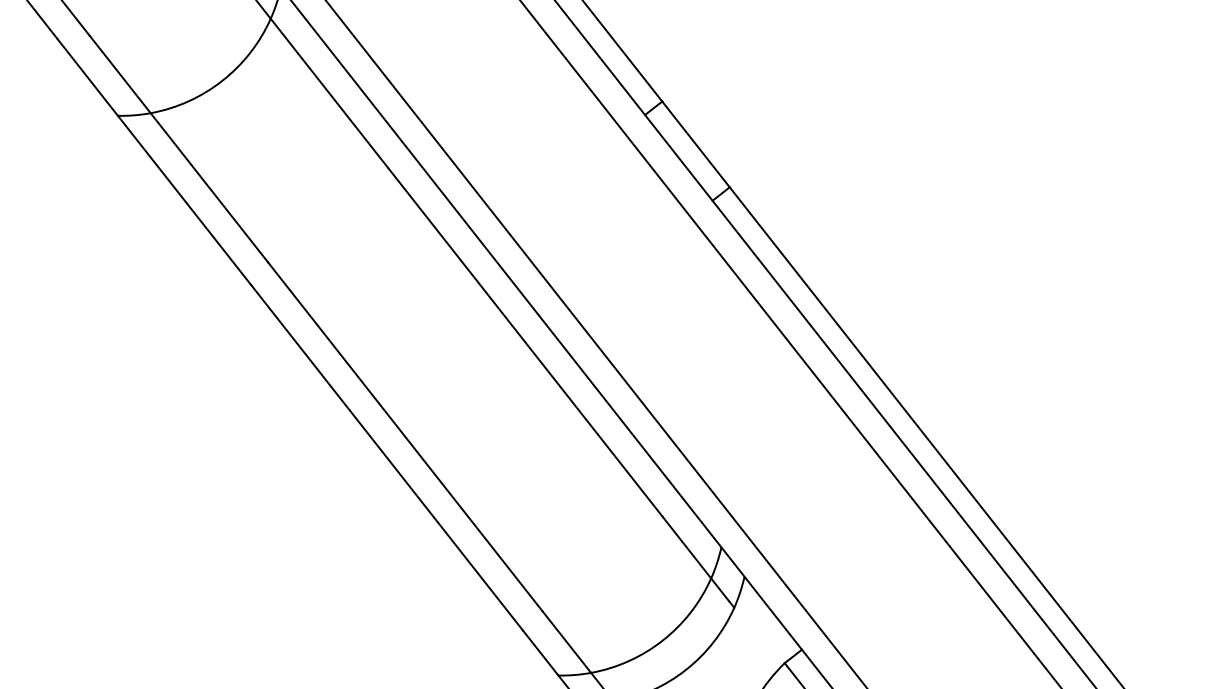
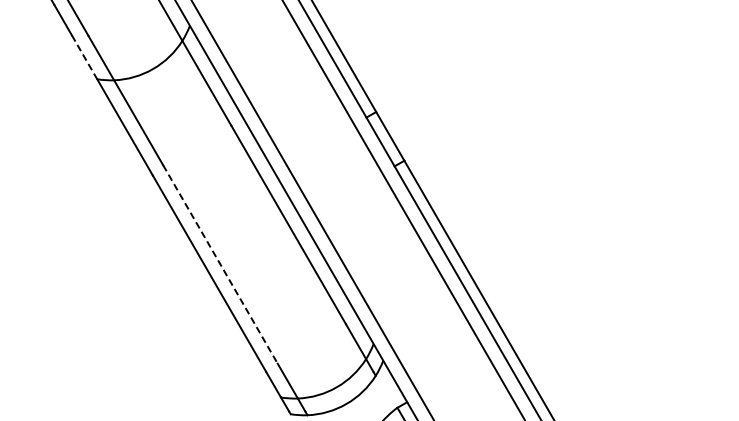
line: (87, 77) -> (84, 57), solid -> dashed
line: (405, 437) -> (220, 264), solid -> dashed

